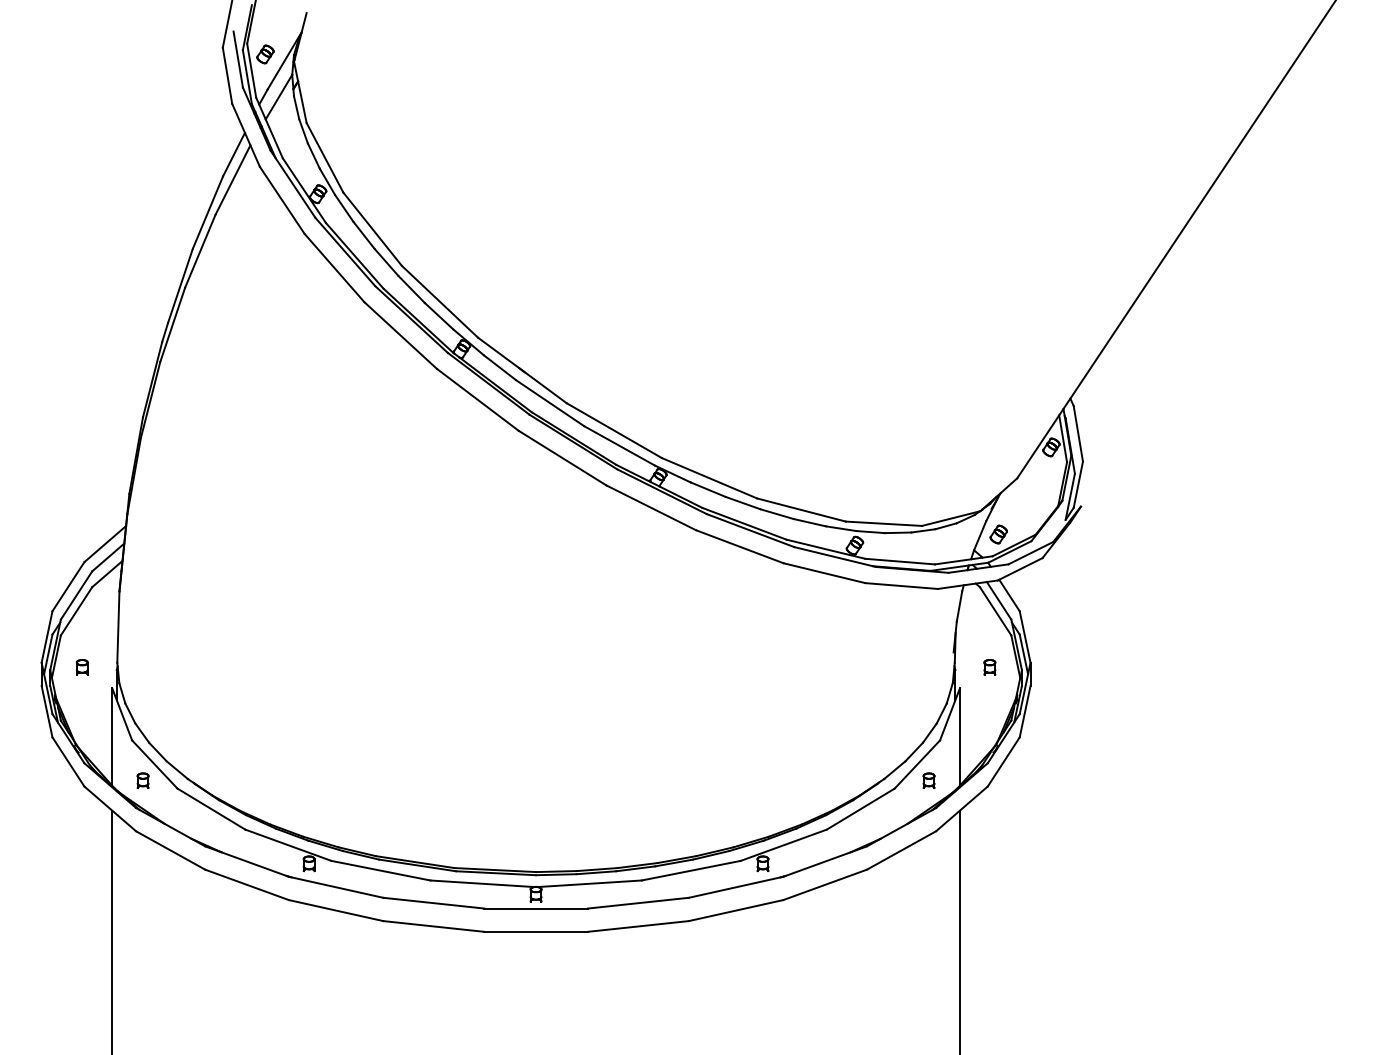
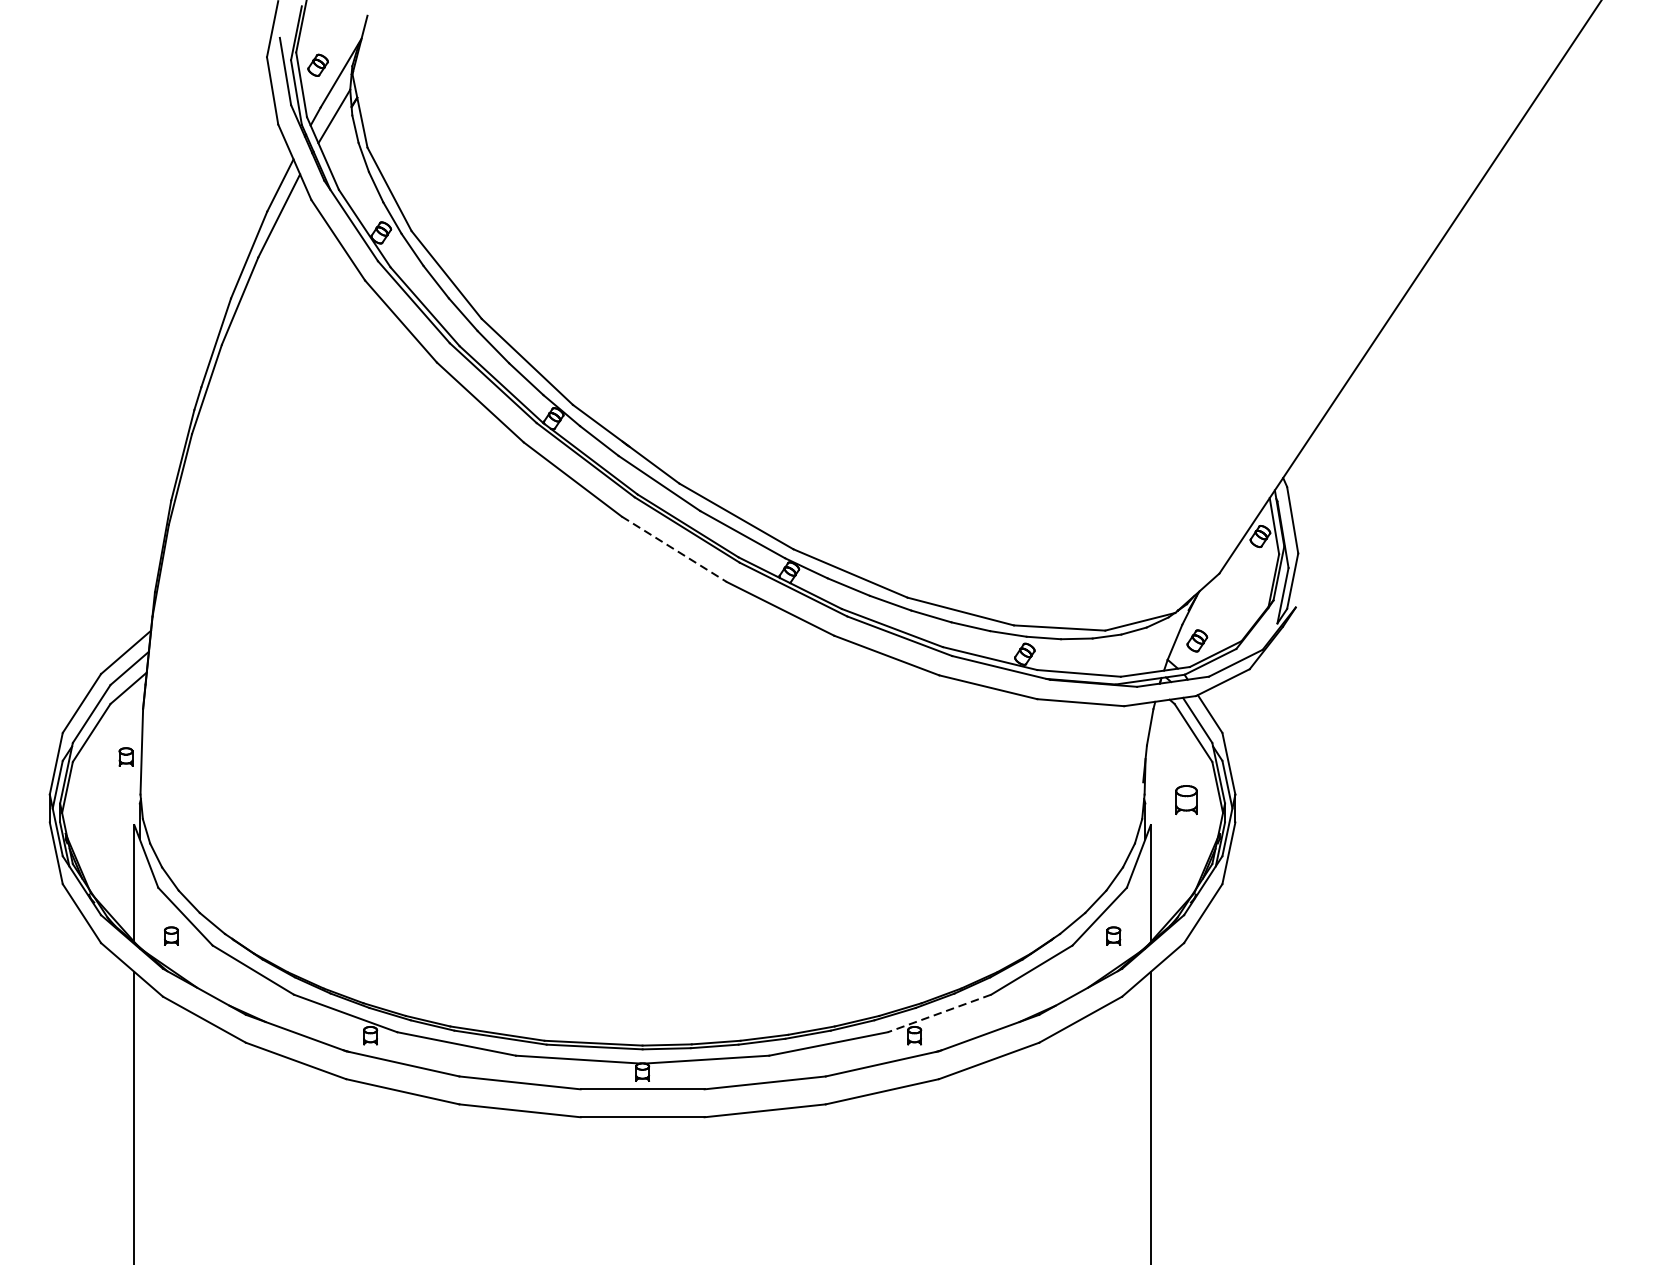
line: (562, 458) -> (674, 549), solid -> dashed
part: (81, 667) -> (125, 757), moved
part: (989, 667) -> (1186, 800), size x1.6
line: (783, 845) -> (939, 1013), solid -> dashed

